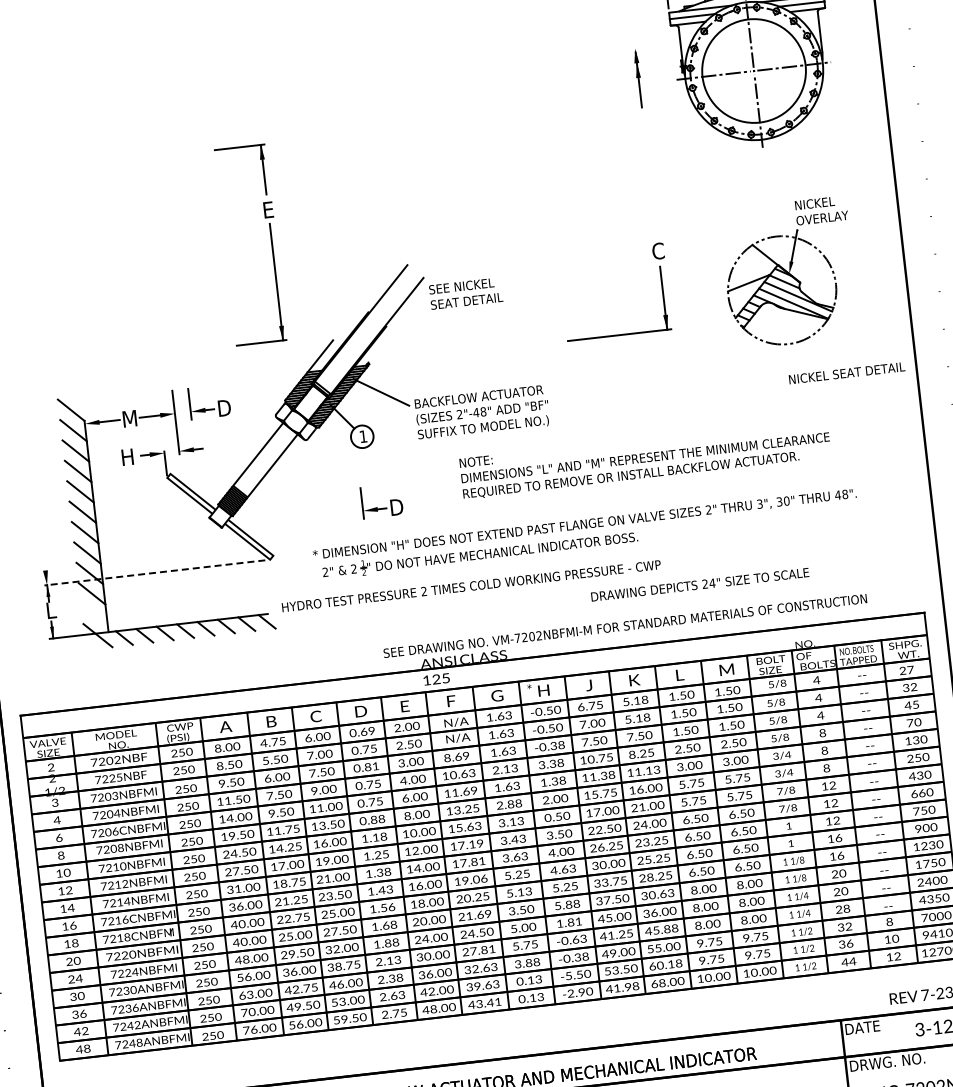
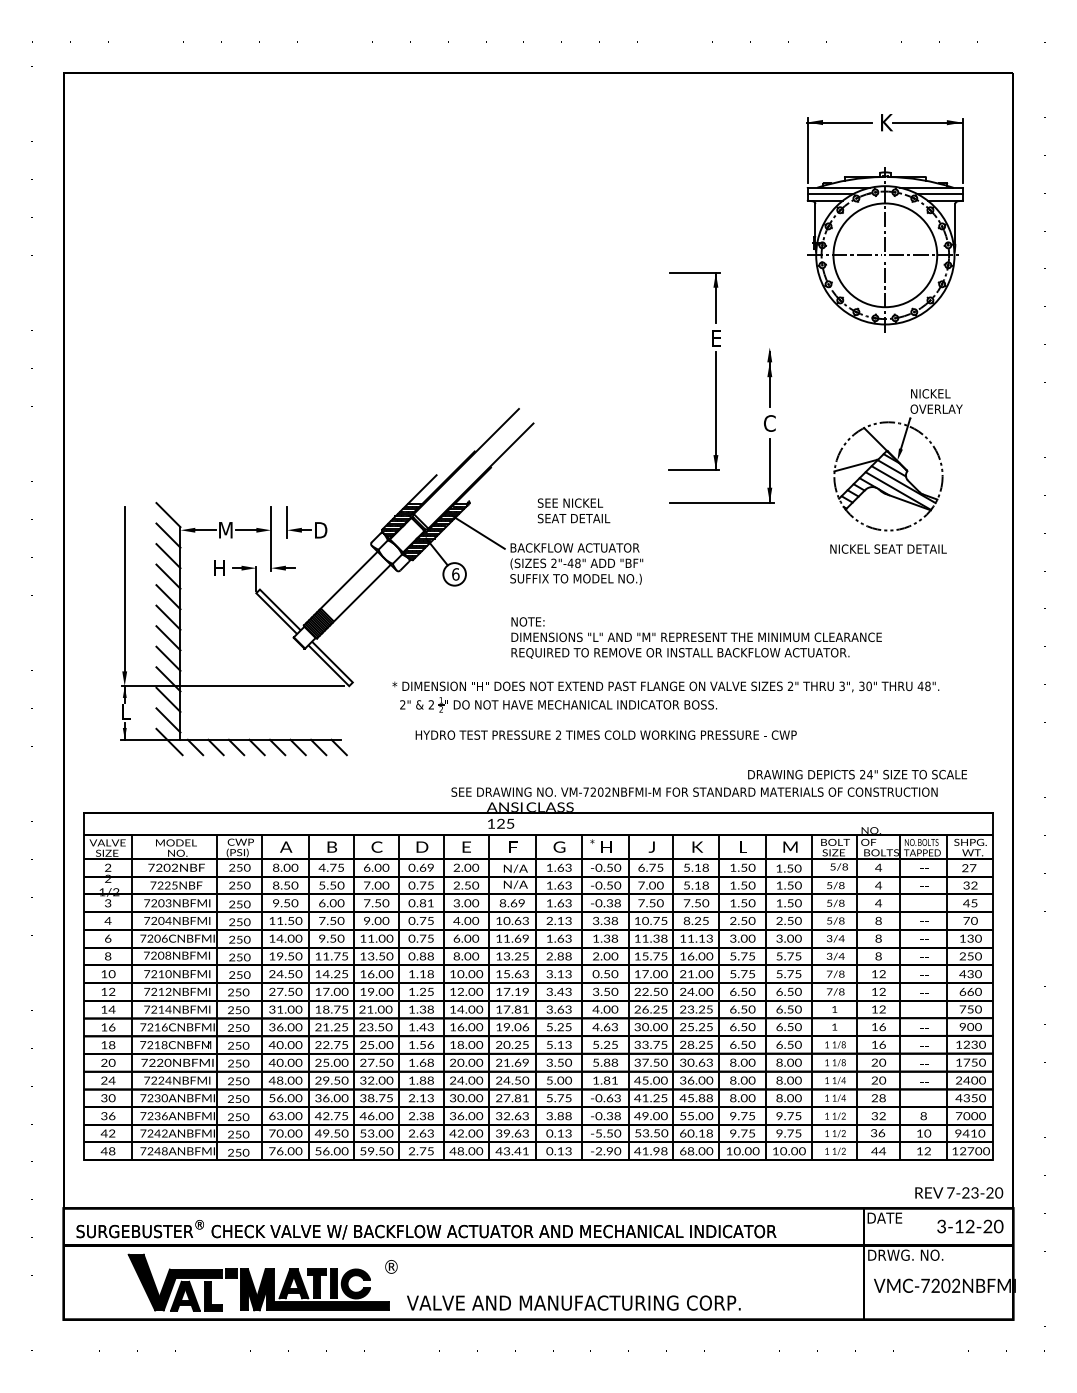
part: (638, 78) -> (769, 377), moved
part: (271, 242) -> (715, 371), moved
text: (465, 293) -> (573, 510), moved
text: (846, 372) -> (888, 548), moved
text: (363, 436) -> (455, 574), 1 -> 6
text: (645, 457) -> (696, 637), moved
line: (36, 490) -> (124, 590), added
part: (382, 508) -> (466, 647), removed
line: (154, 573) -> (232, 686), dashed -> solid
text: (700, 584) -> (857, 774), moved
text: (470, 585) -> (605, 734), moved
line: (94, 614) -> (168, 720), added

